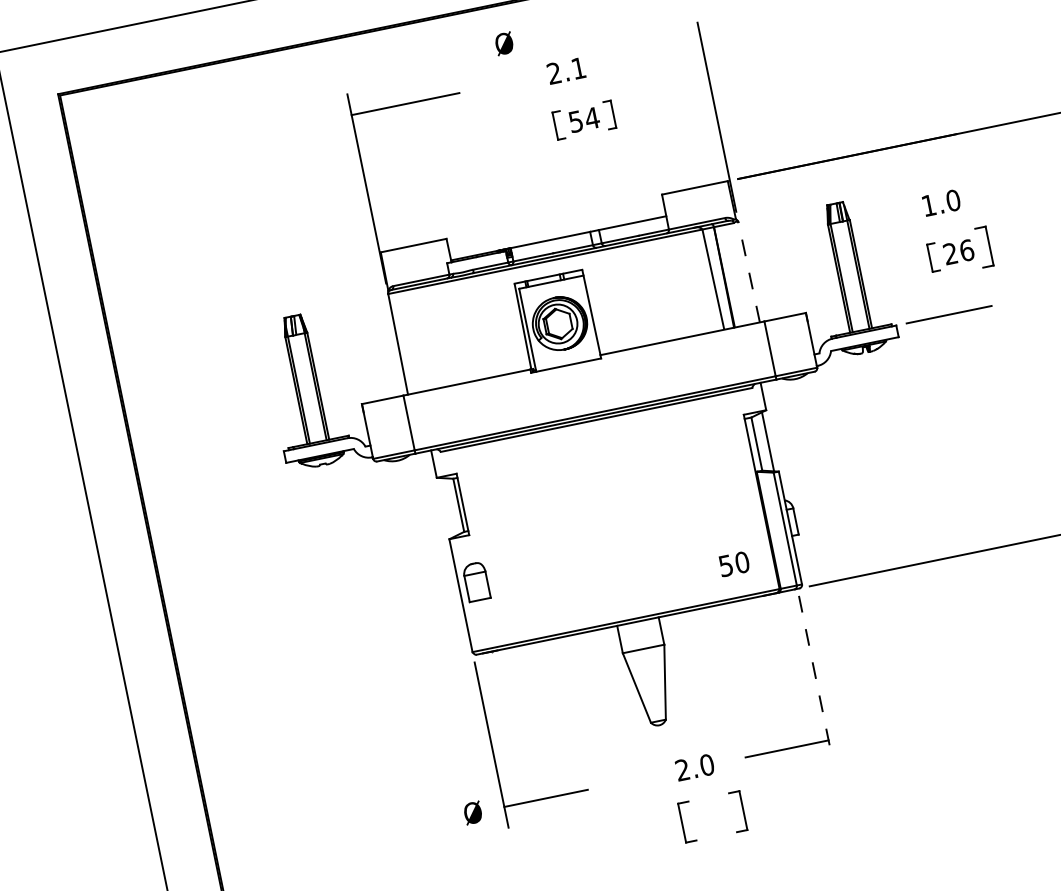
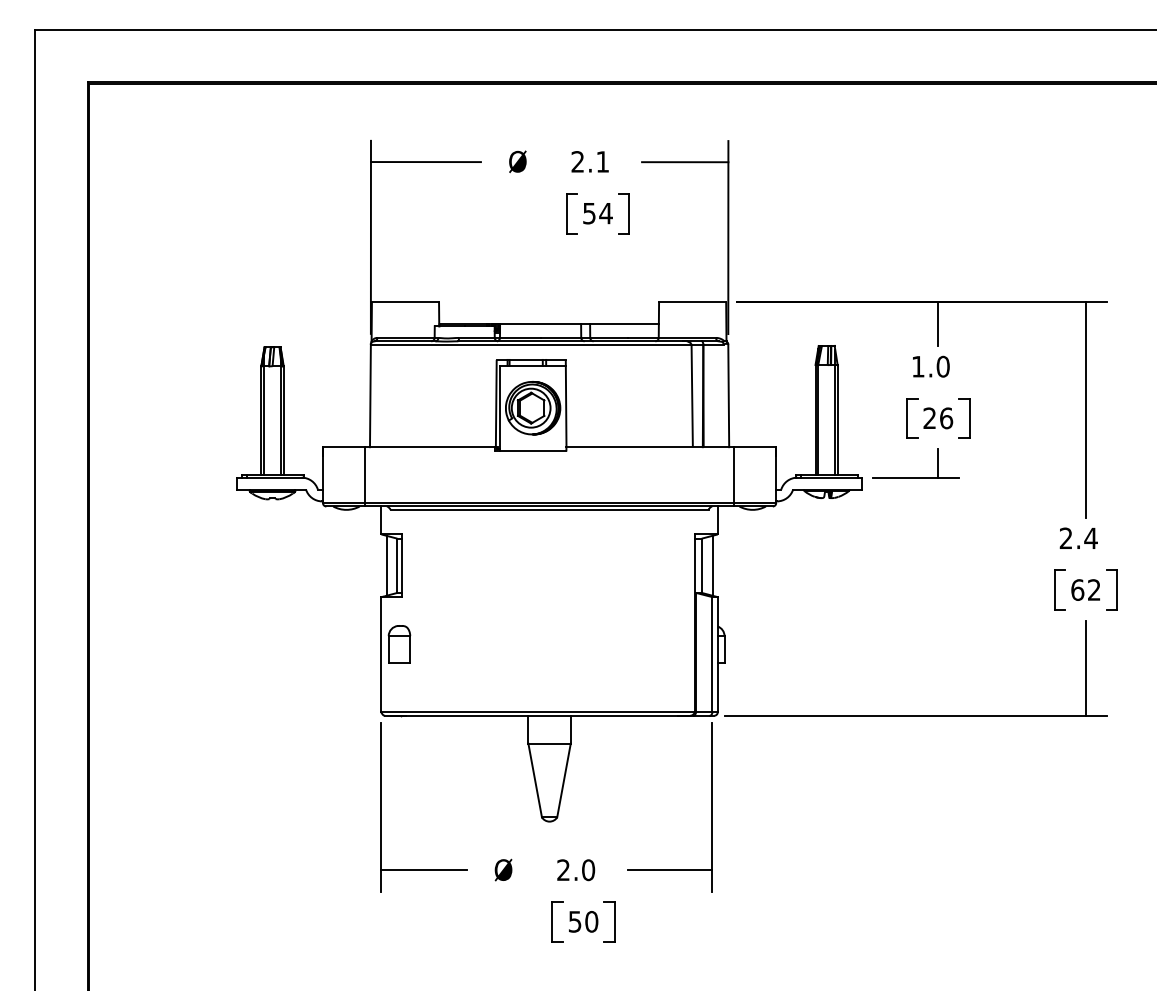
text: (503, 43) -> (517, 161), moved
line: (659, 52) -> (685, 162), added
part: (609, 114) -> (623, 213), size x1.43
part: (558, 125) -> (571, 213), size x1.43
line: (940, 159) -> (938, 323), added
part: (933, 257) -> (912, 418), size x1.43
line: (748, 271) -> (728, 395), dashed -> solid
line: (968, 296) -> (938, 463), added
line: (448, 507) -> (387, 565), added
text: (734, 563) -> (583, 921), moved
line: (815, 678) -> (712, 807), dashed -> solid
text: (472, 812) -> (503, 869), moved

